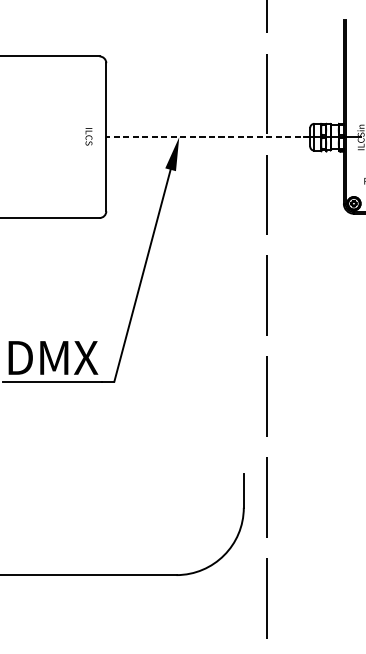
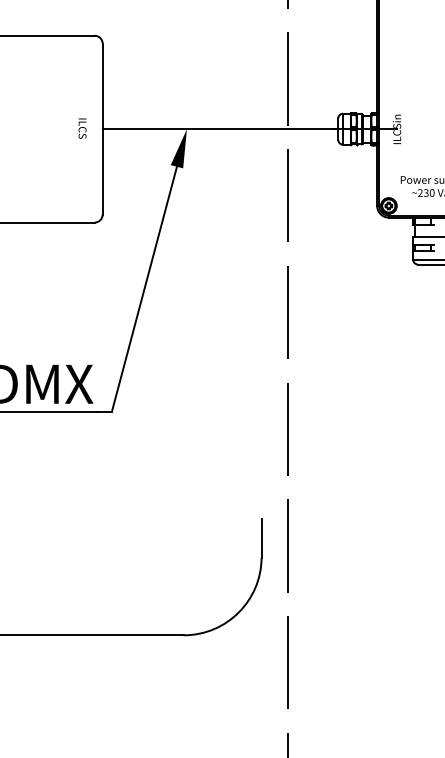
line: (208, 137) -> (220, 129), dashed -> solid

